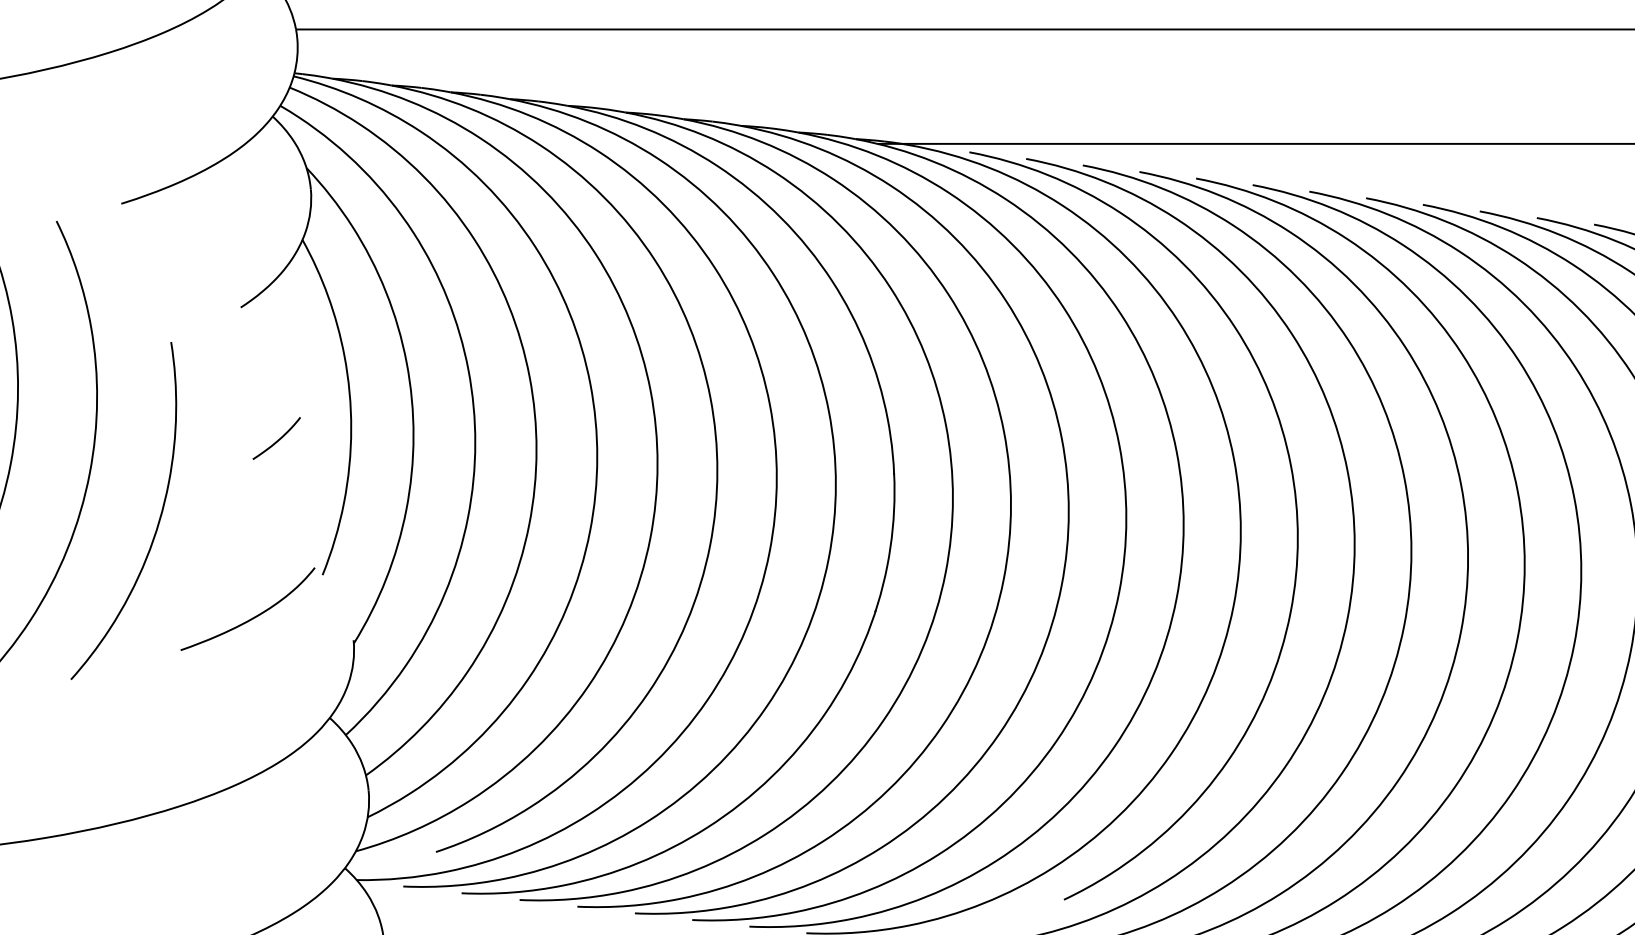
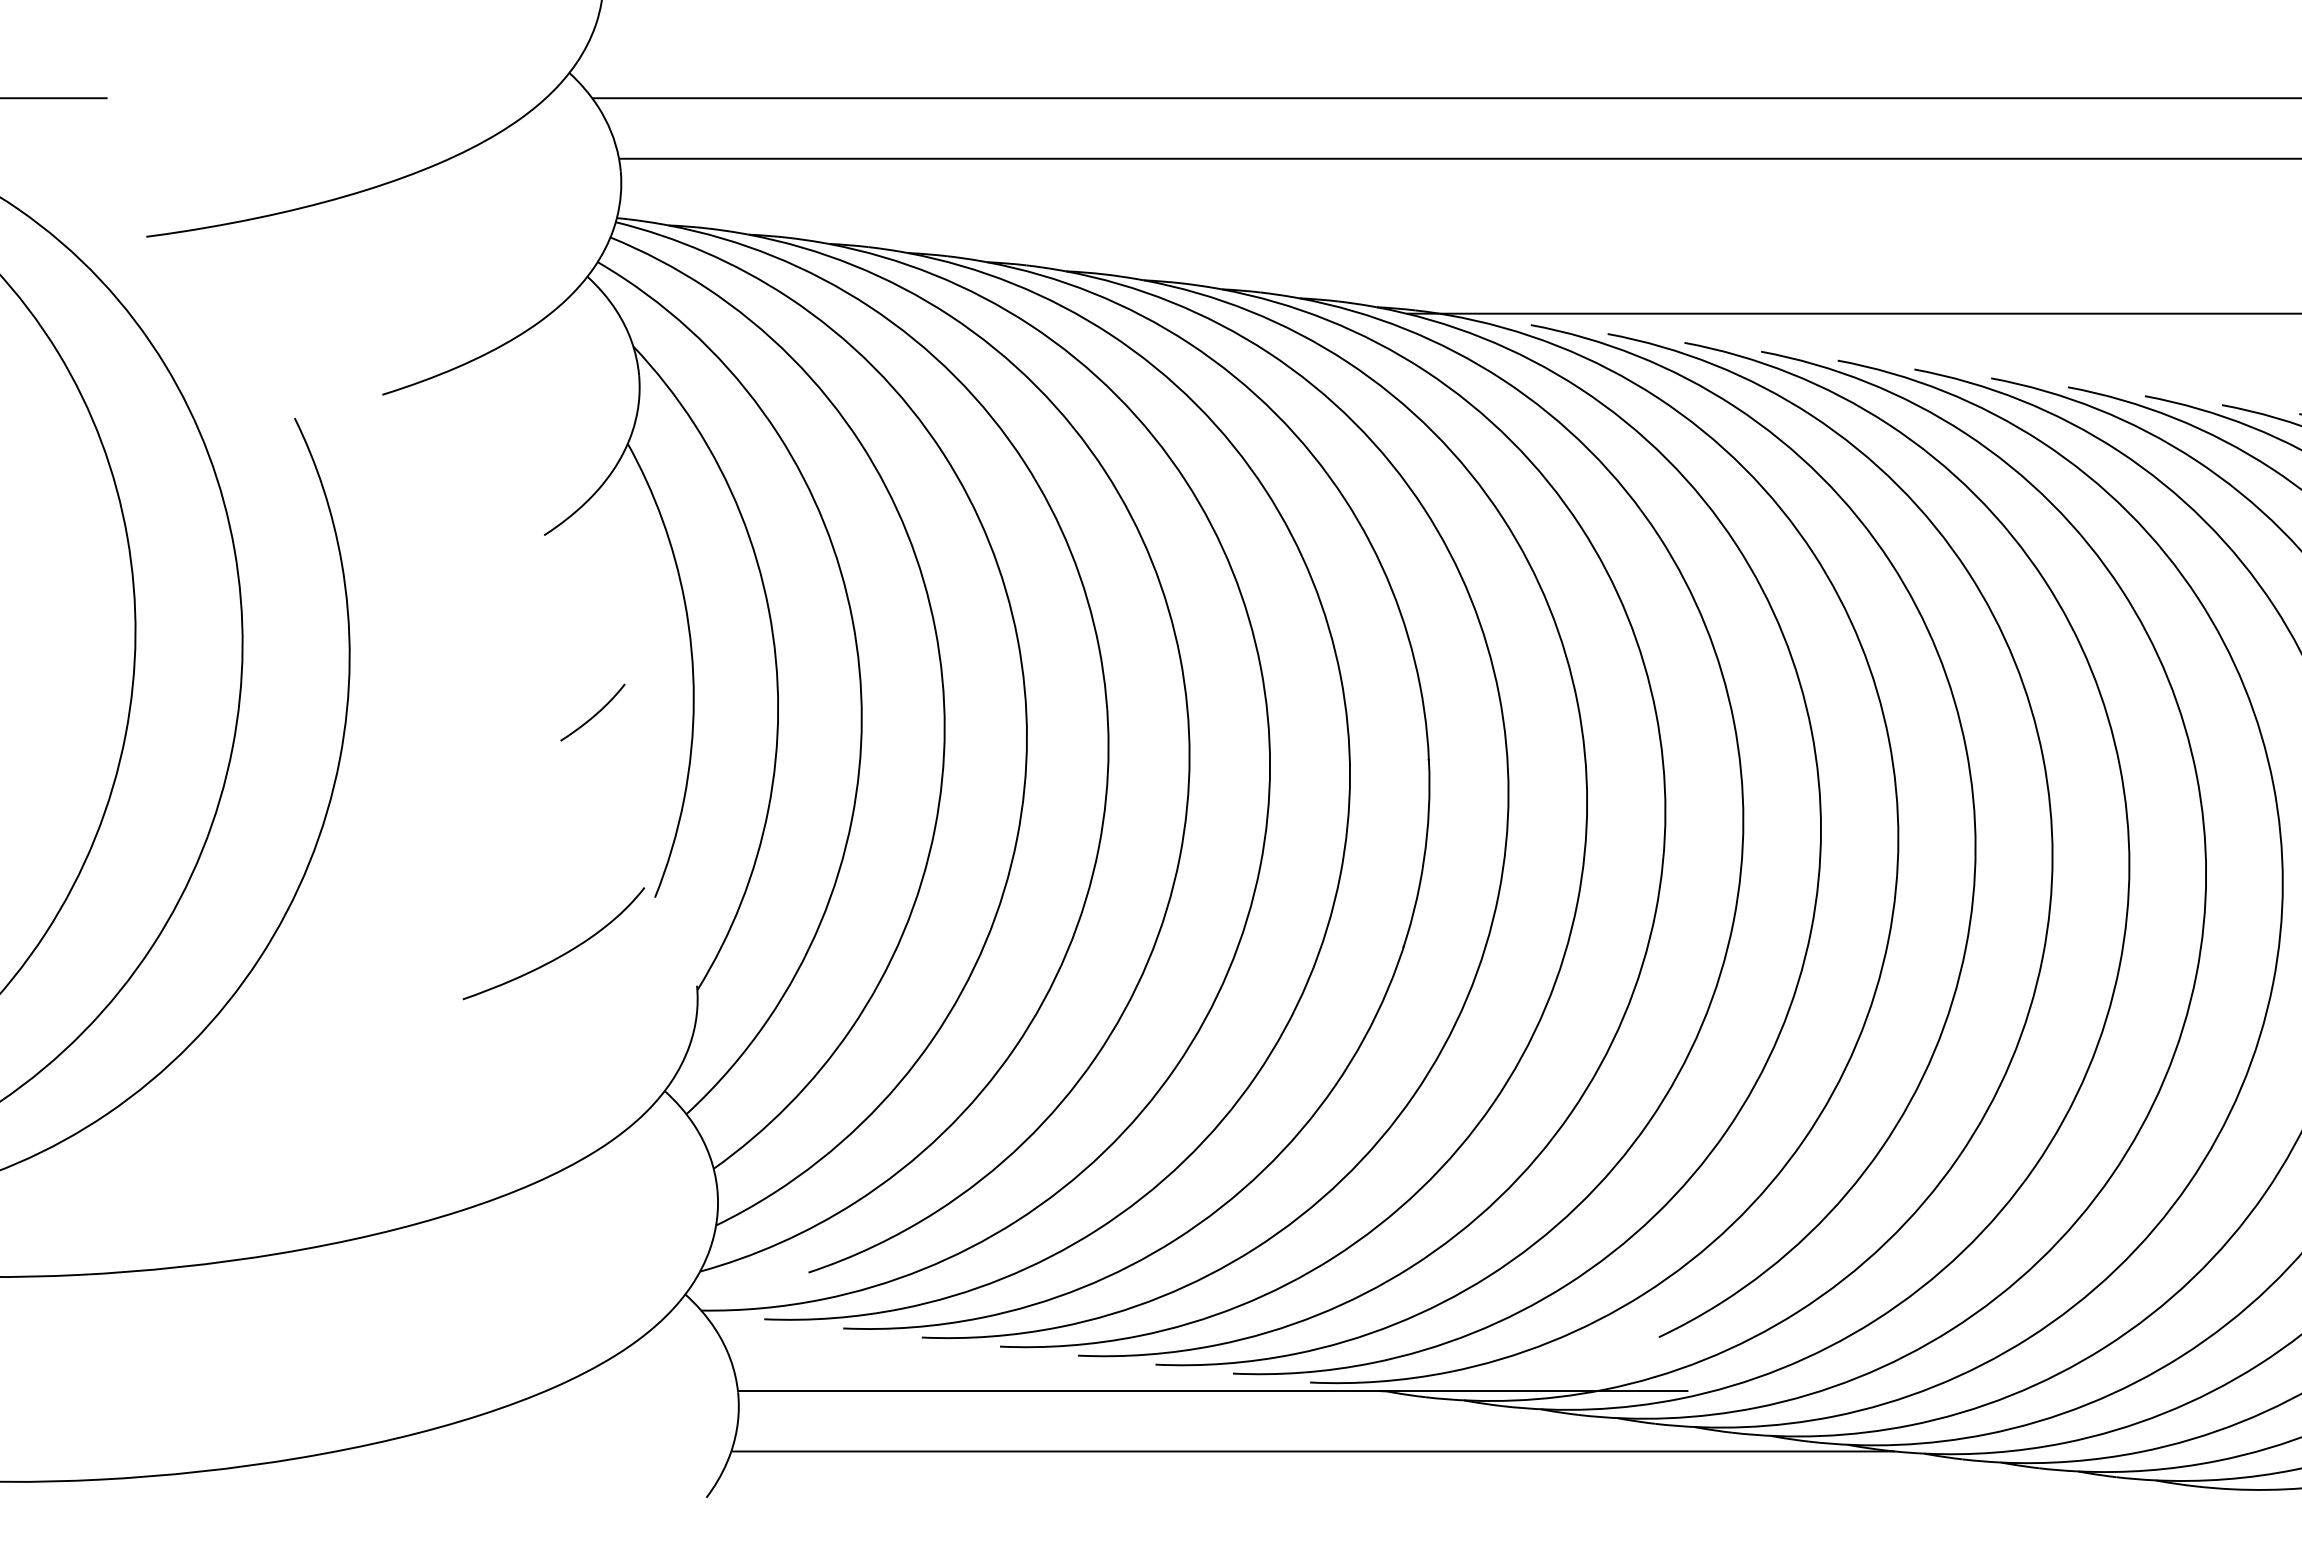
curve: (158, 521) -> (432, 825), removed

